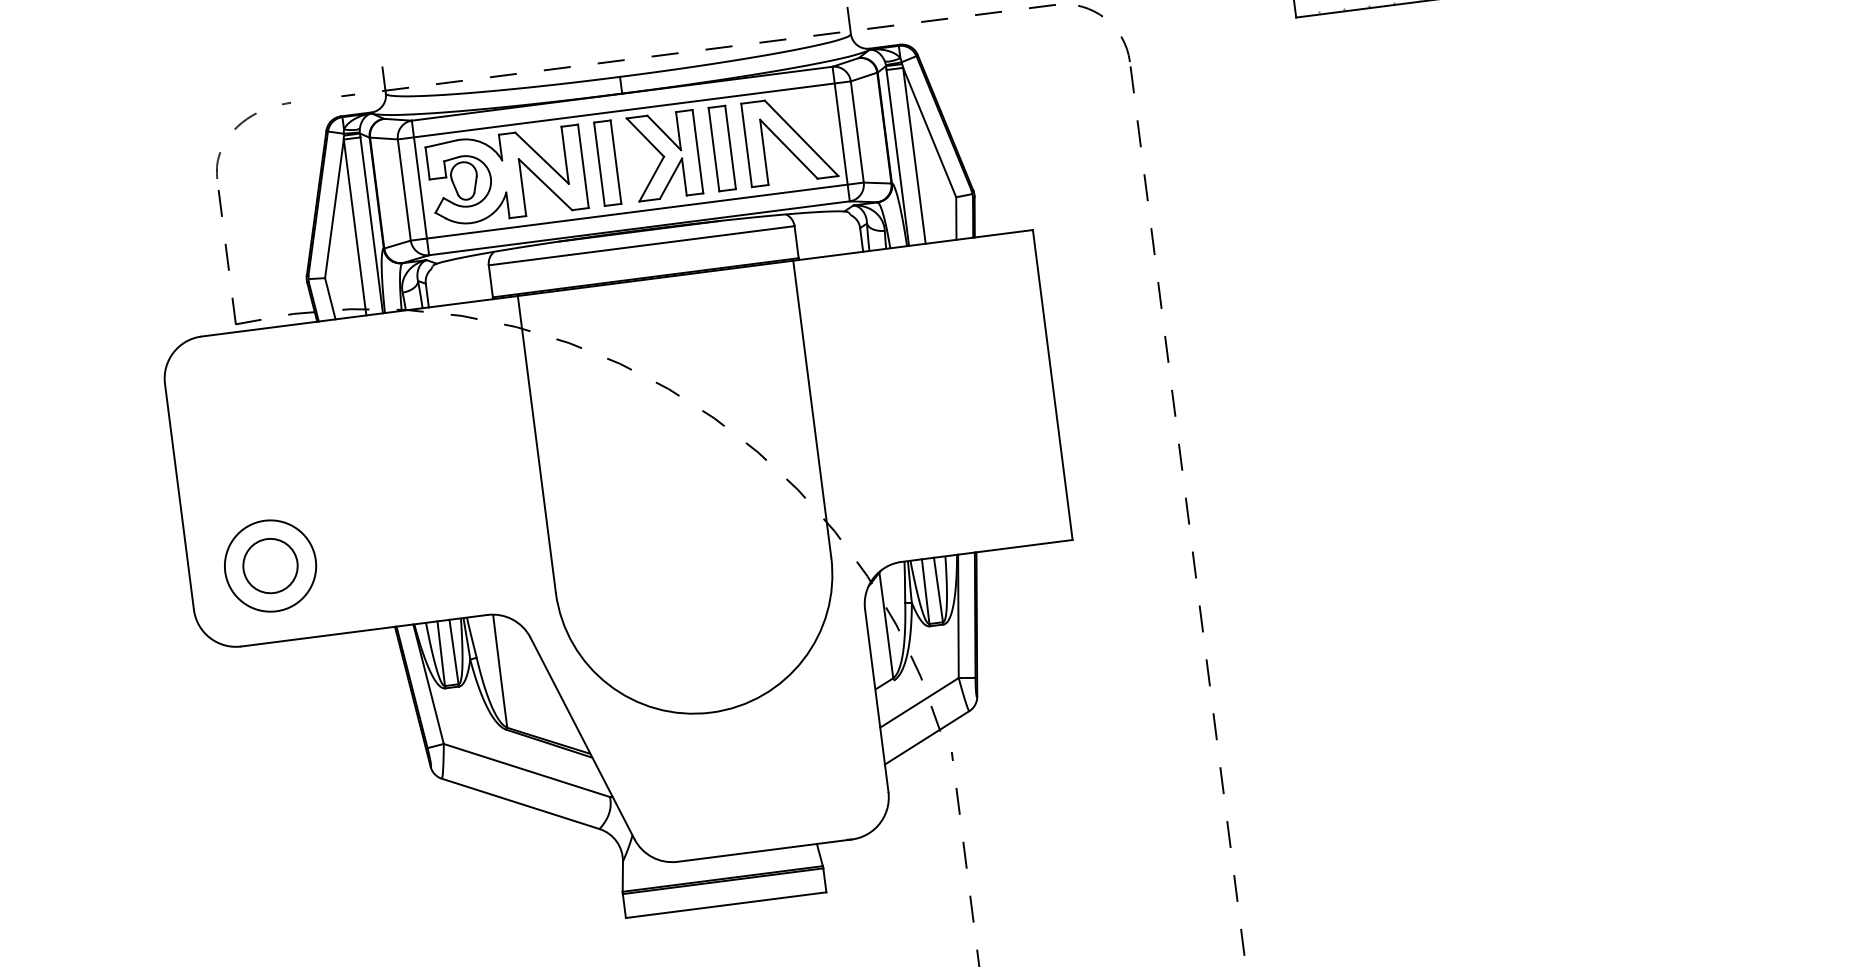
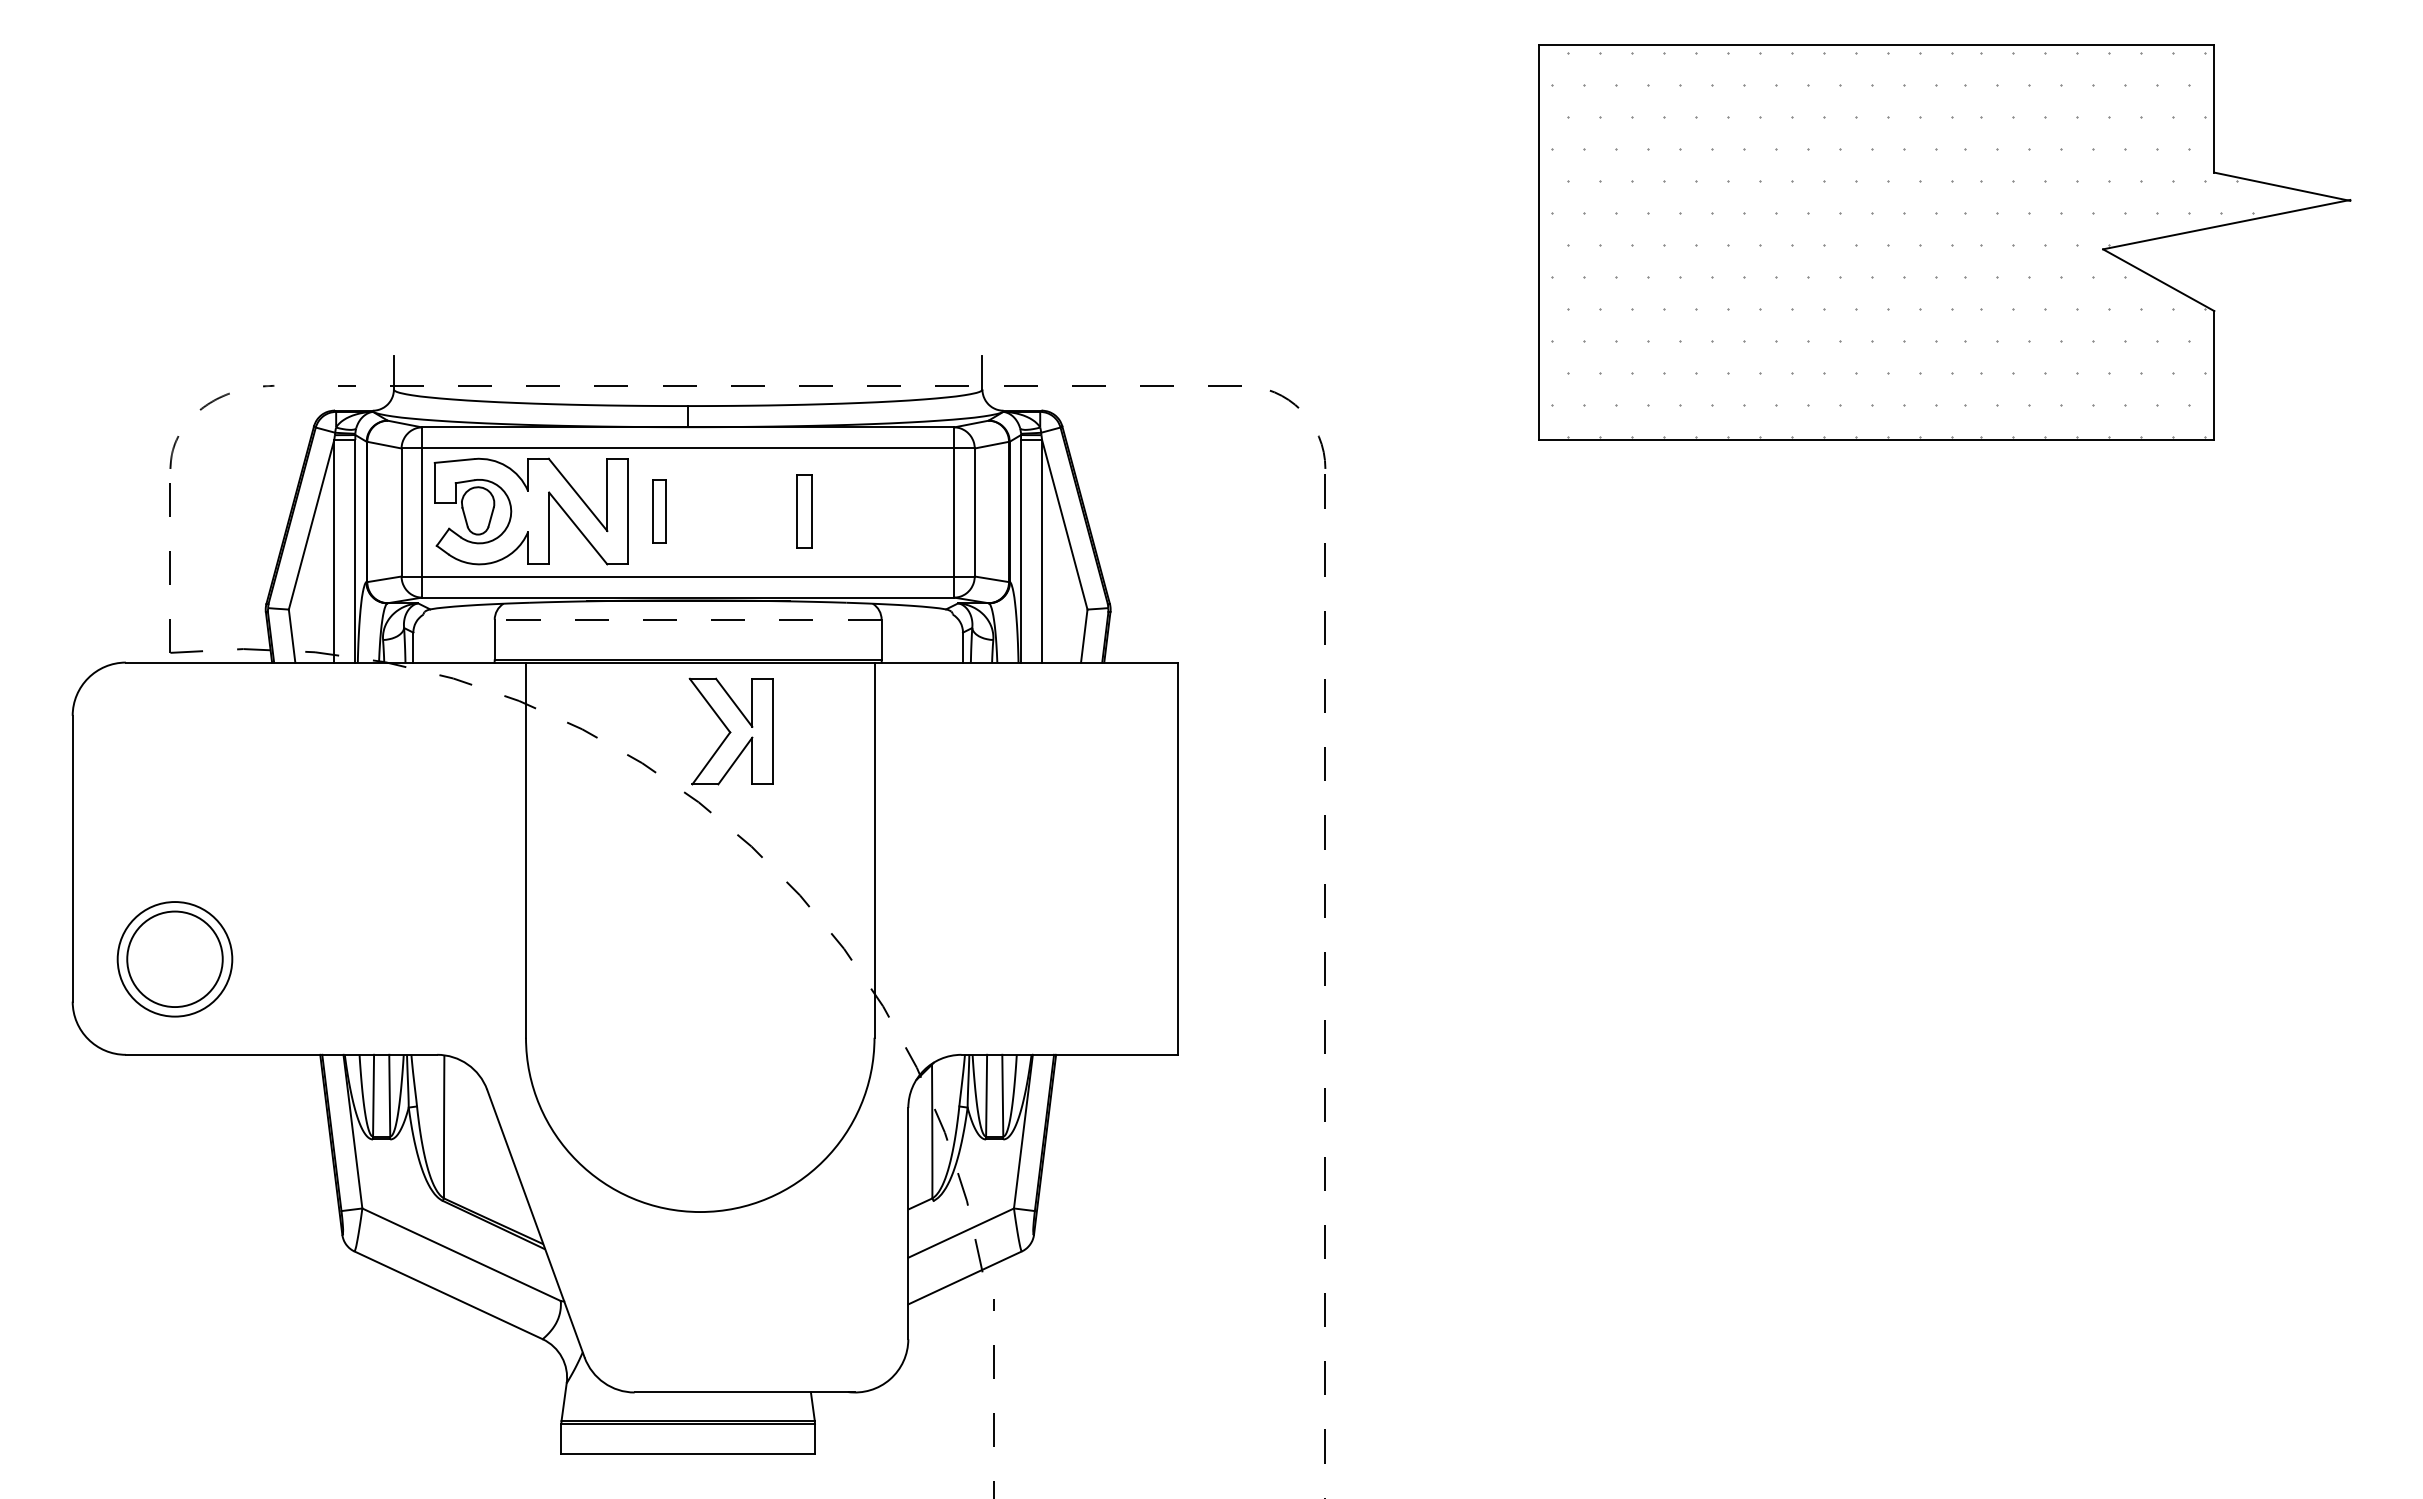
part: (789, 139) -> (889, 511), removed
part: (722, 148) -> (804, 511), size x0.7
part: (664, 155) -> (730, 731), moved
part: (608, 163) -> (659, 511), size x0.6
line: (641, 245) -> (687, 619), solid -> dashed
circle: (270, 566) -> (174, 959), size x1.4

